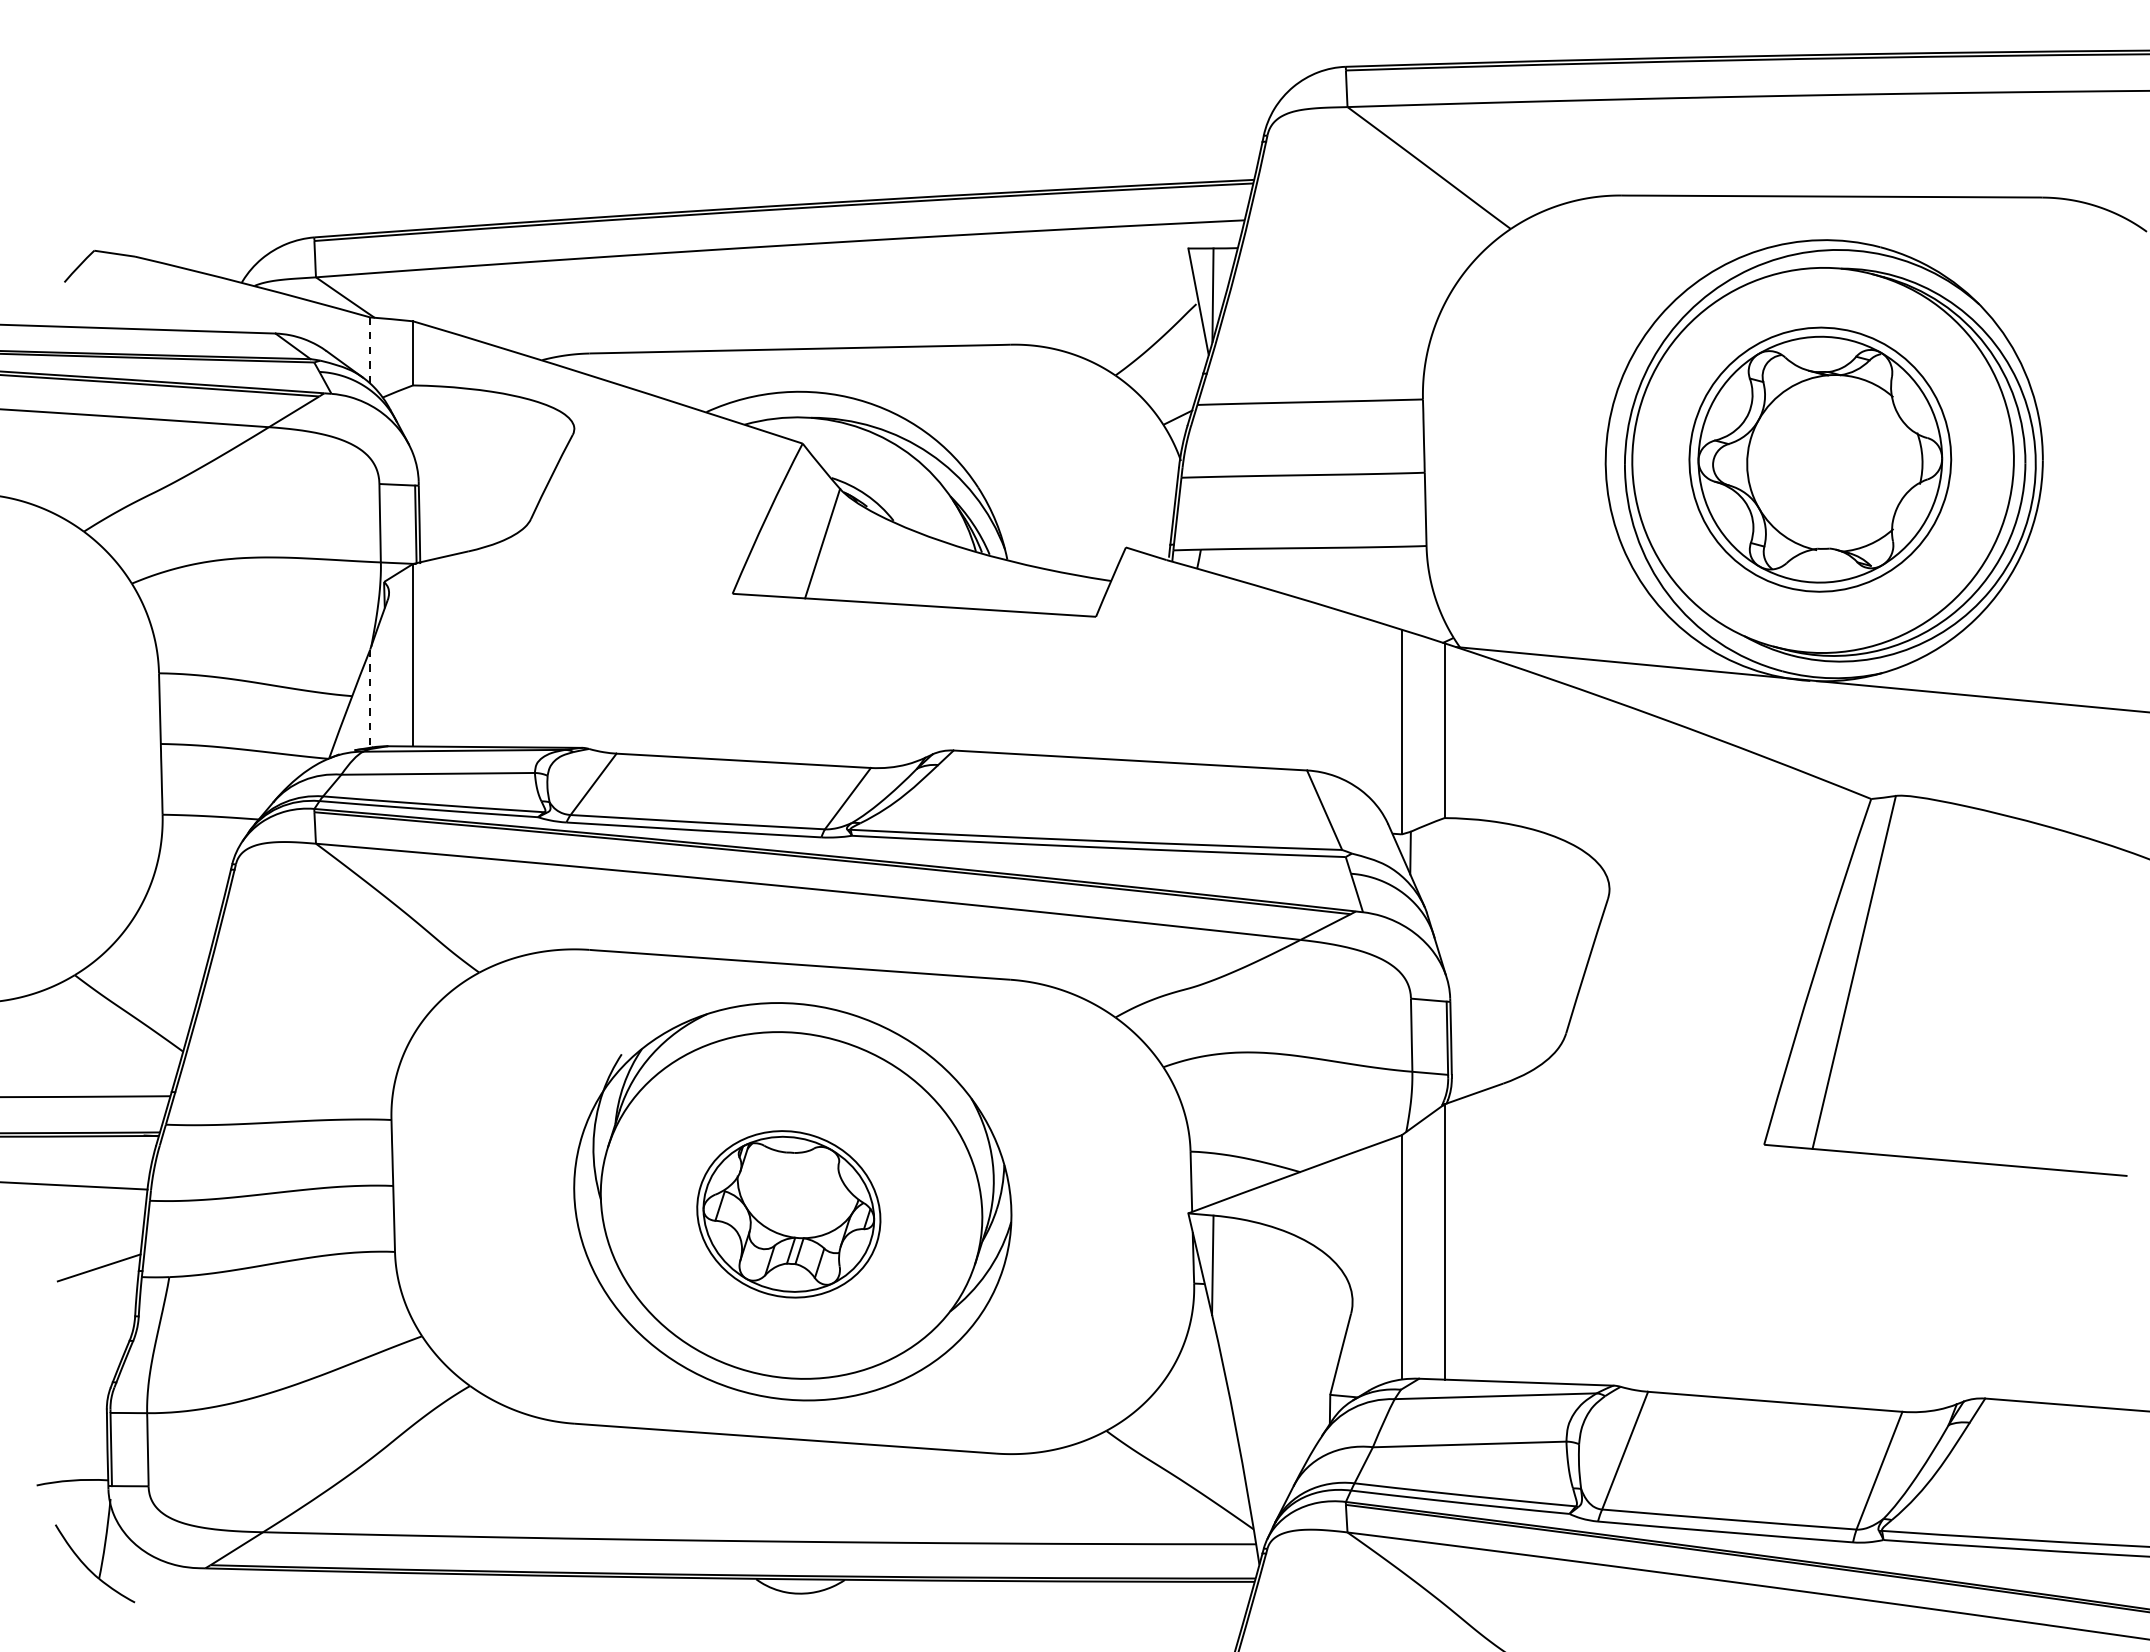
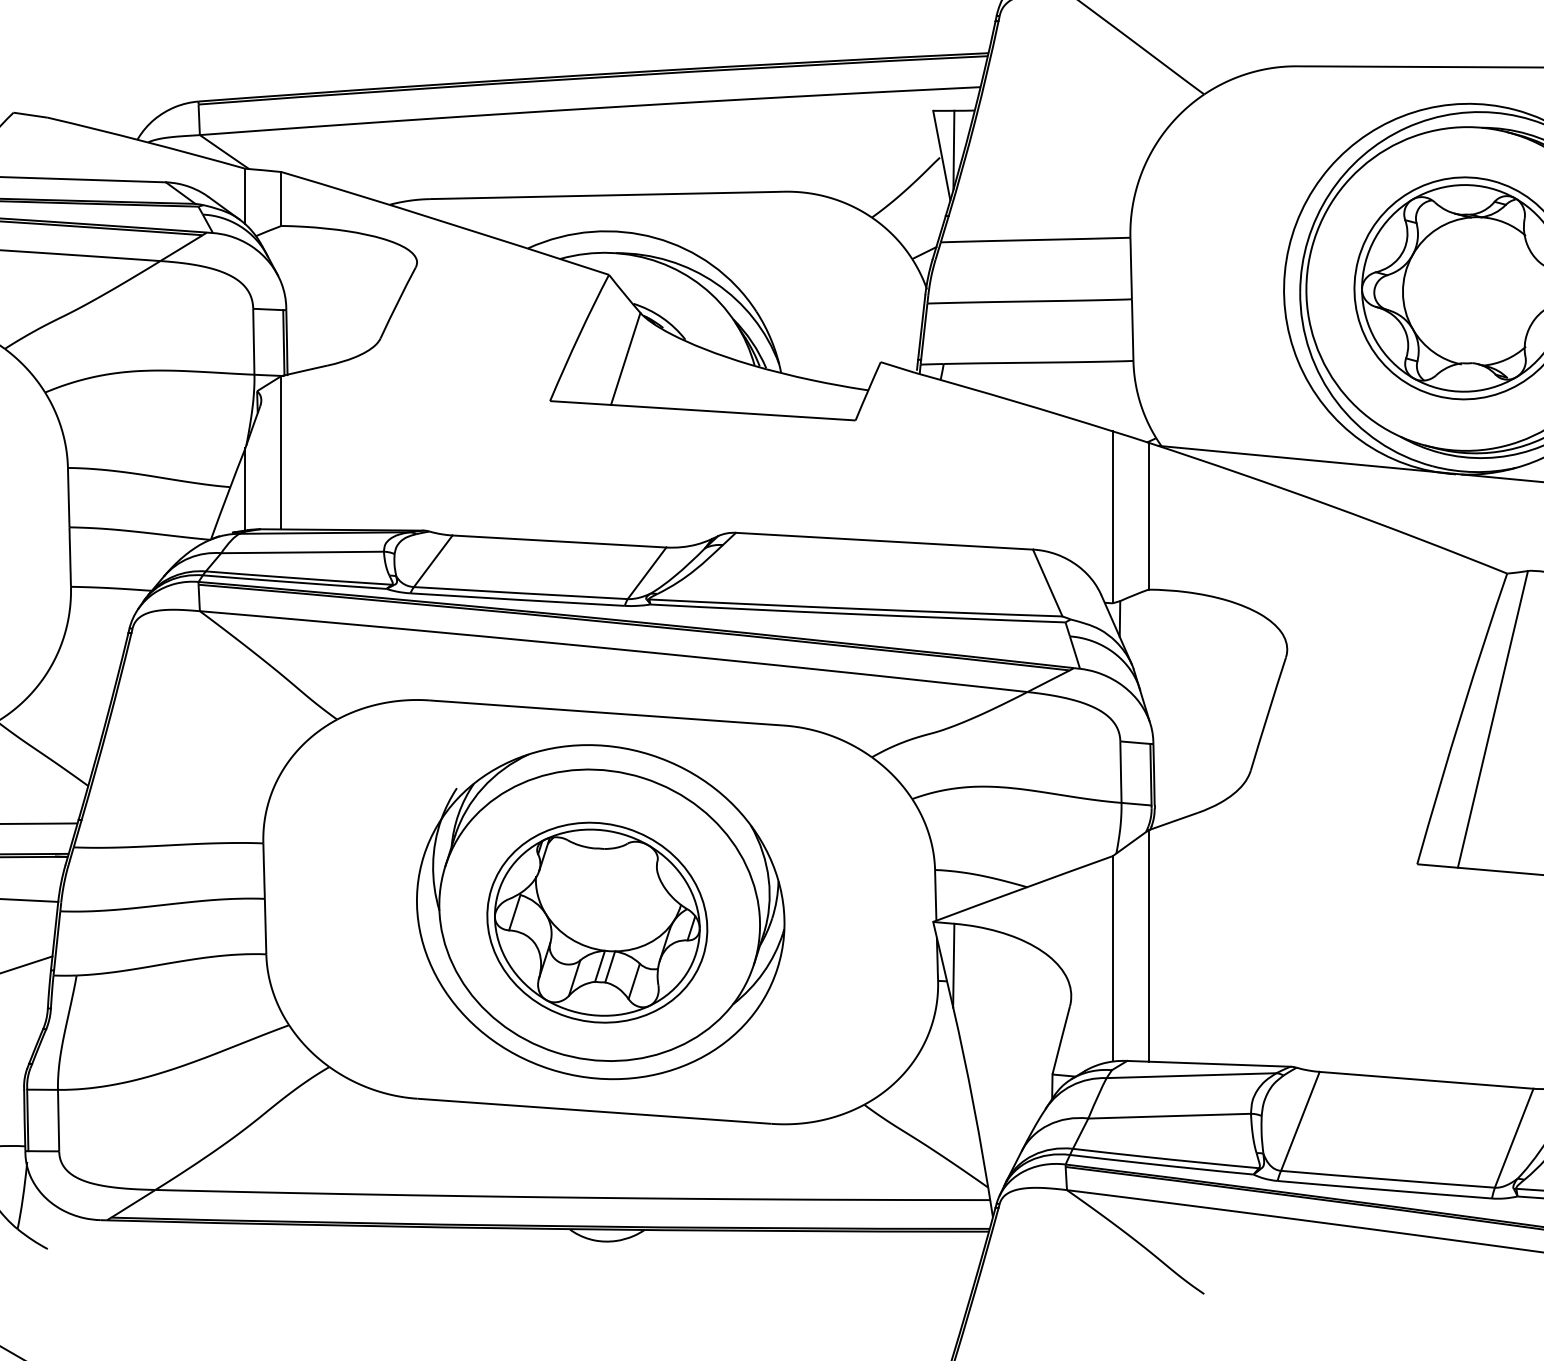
line: (370, 350) -> (245, 196), dashed -> solid
line: (370, 699) -> (245, 489), dashed -> solid
part: (788, 1214) -> (597, 922), size x1.43

